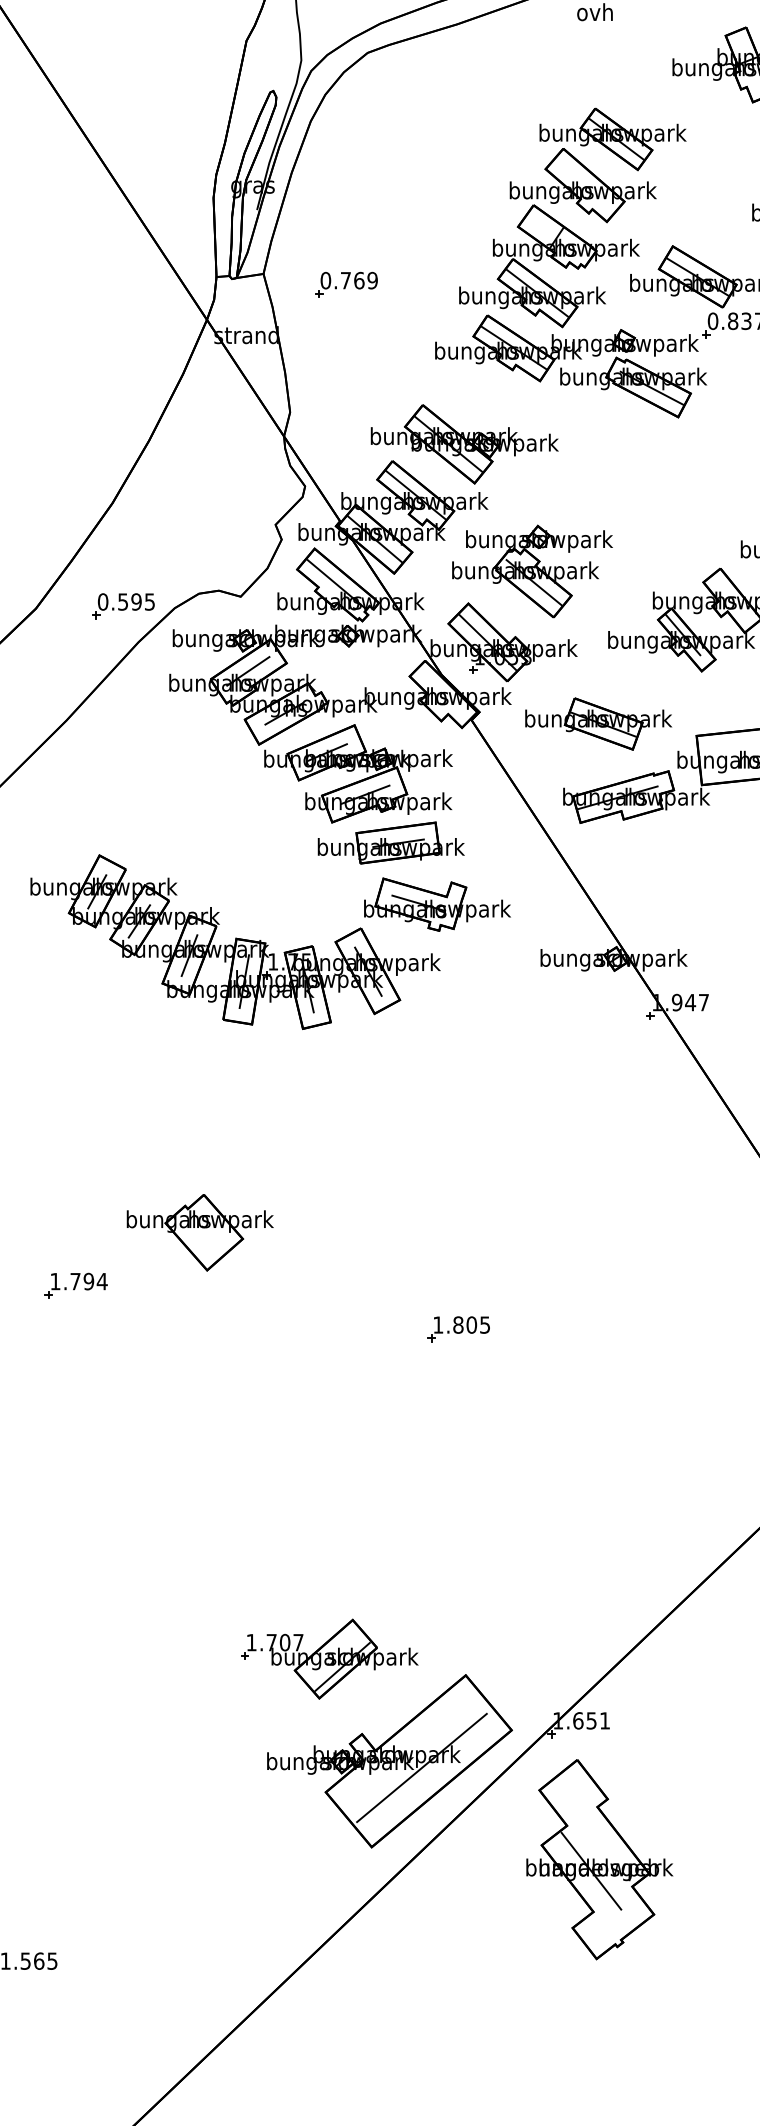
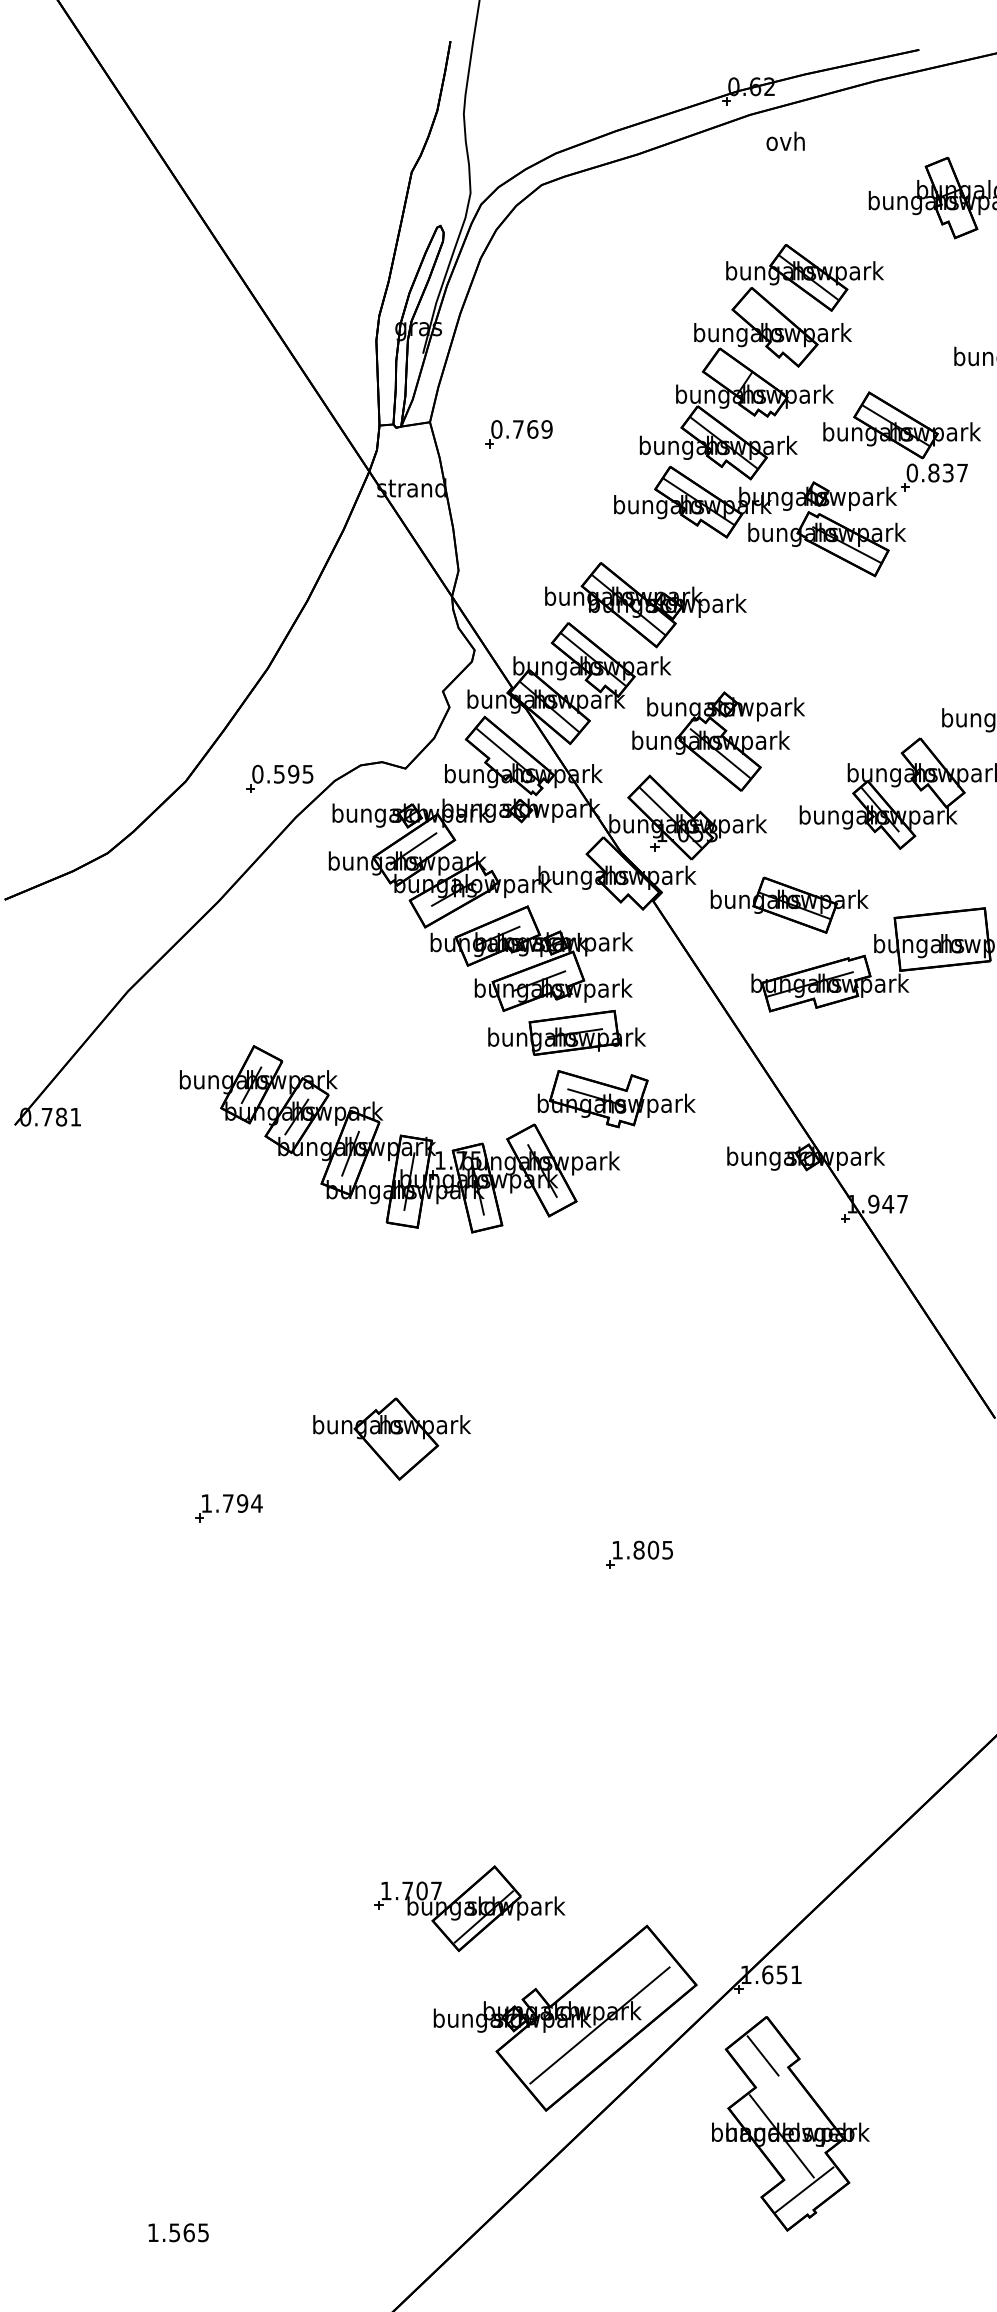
part: (199, 1232) -> (391, 1438), moved
part: (329, 1658) -> (469, 1908), moved
line: (573, 1795) -> (762, 2055), added
line: (612, 1920) -> (804, 2189), added

